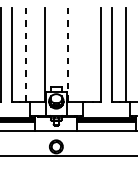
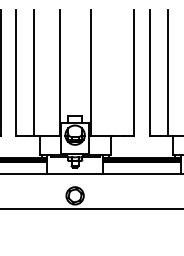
line: (25, 55) -> (34, 73), dashed -> solid
line: (67, 55) -> (90, 73), dashed -> solid

